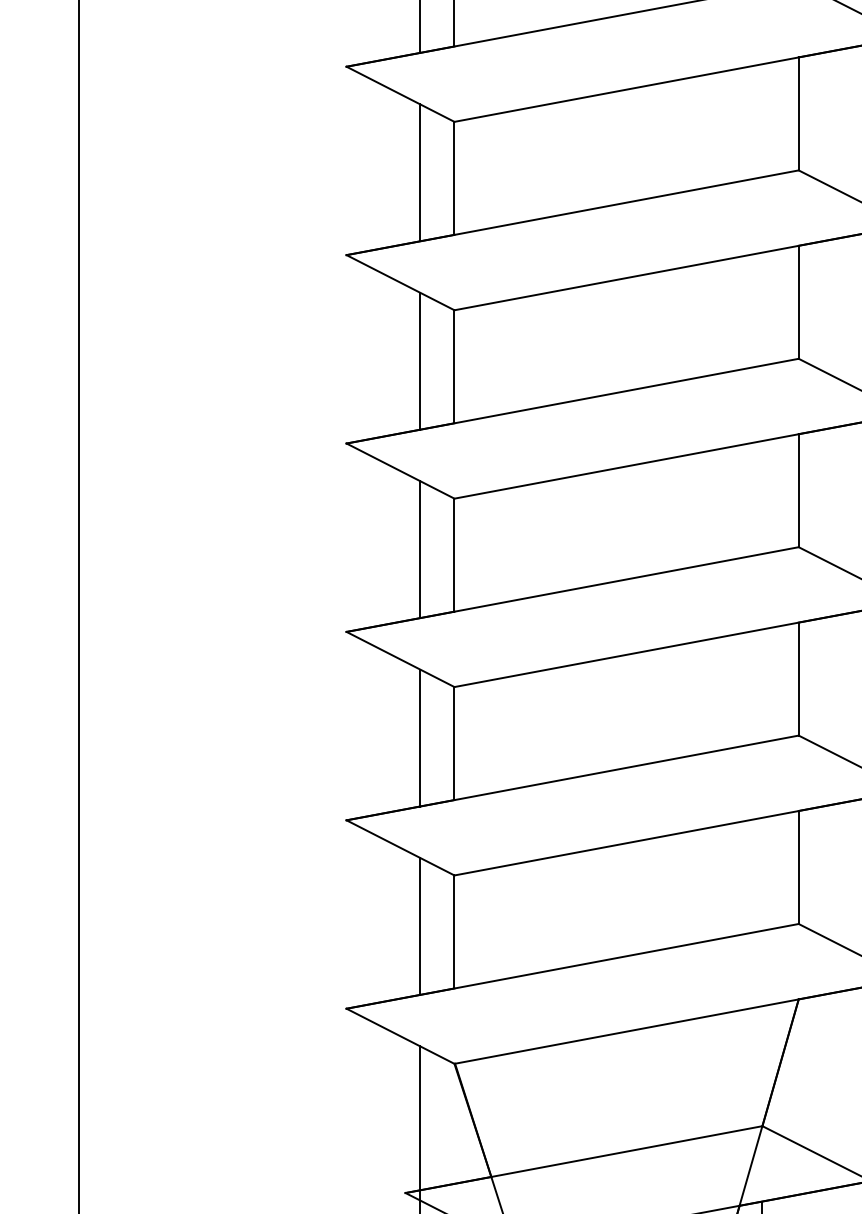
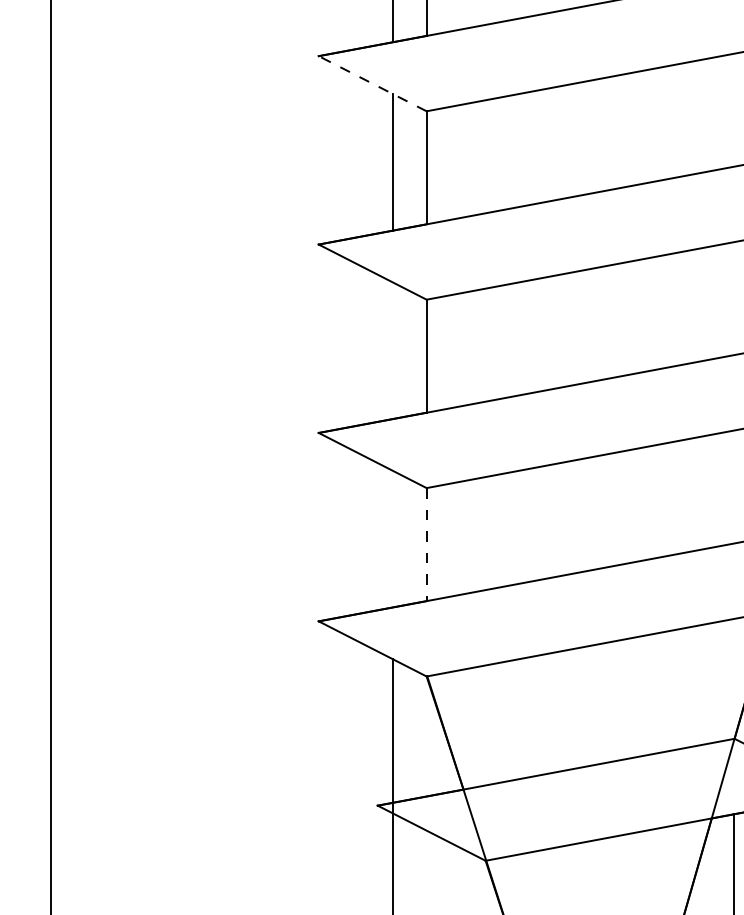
line: (400, 471) -> (372, 84), solid -> dashed
line: (420, 737) -> (392, 350), removed
line: (420, 926) -> (392, 539), removed
line: (454, 931) -> (426, 544), solid -> dashed

